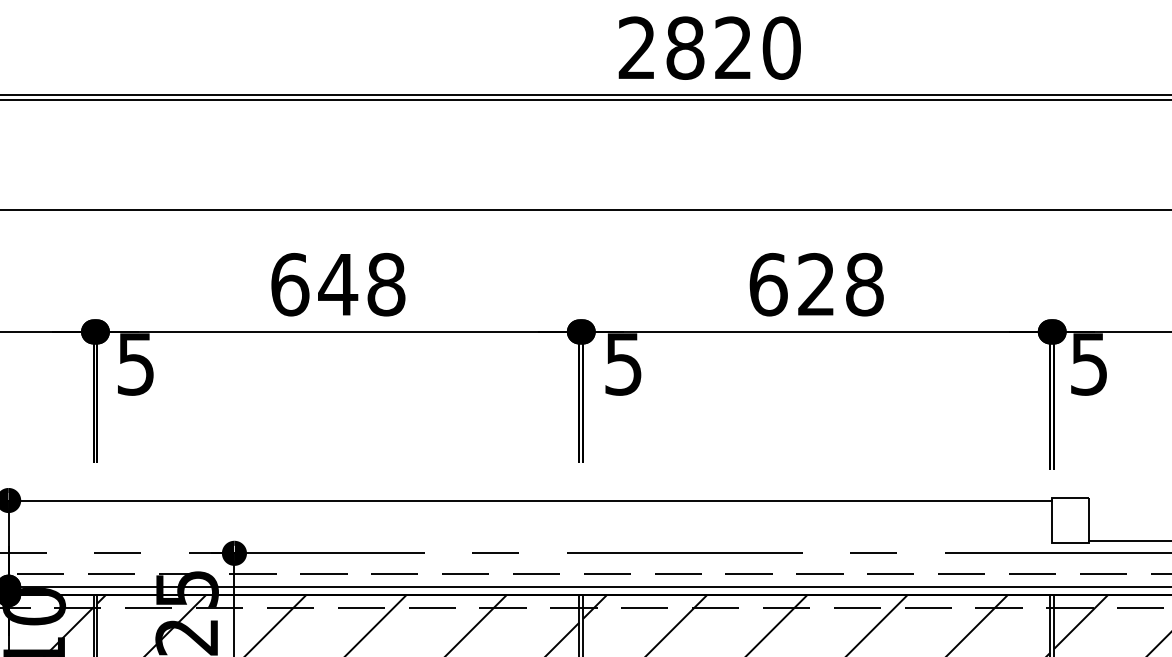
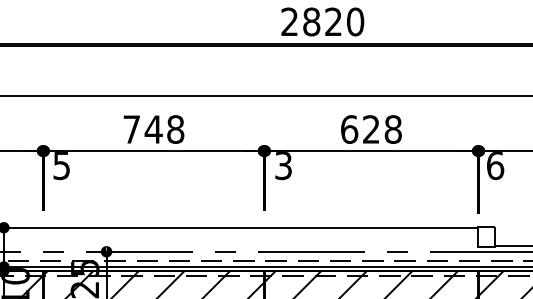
text: (289, 284) -> (131, 129), 648 -> 748
text: (623, 363) -> (283, 165), 5 -> 3
text: (1089, 365) -> (495, 166), 5 -> 6

